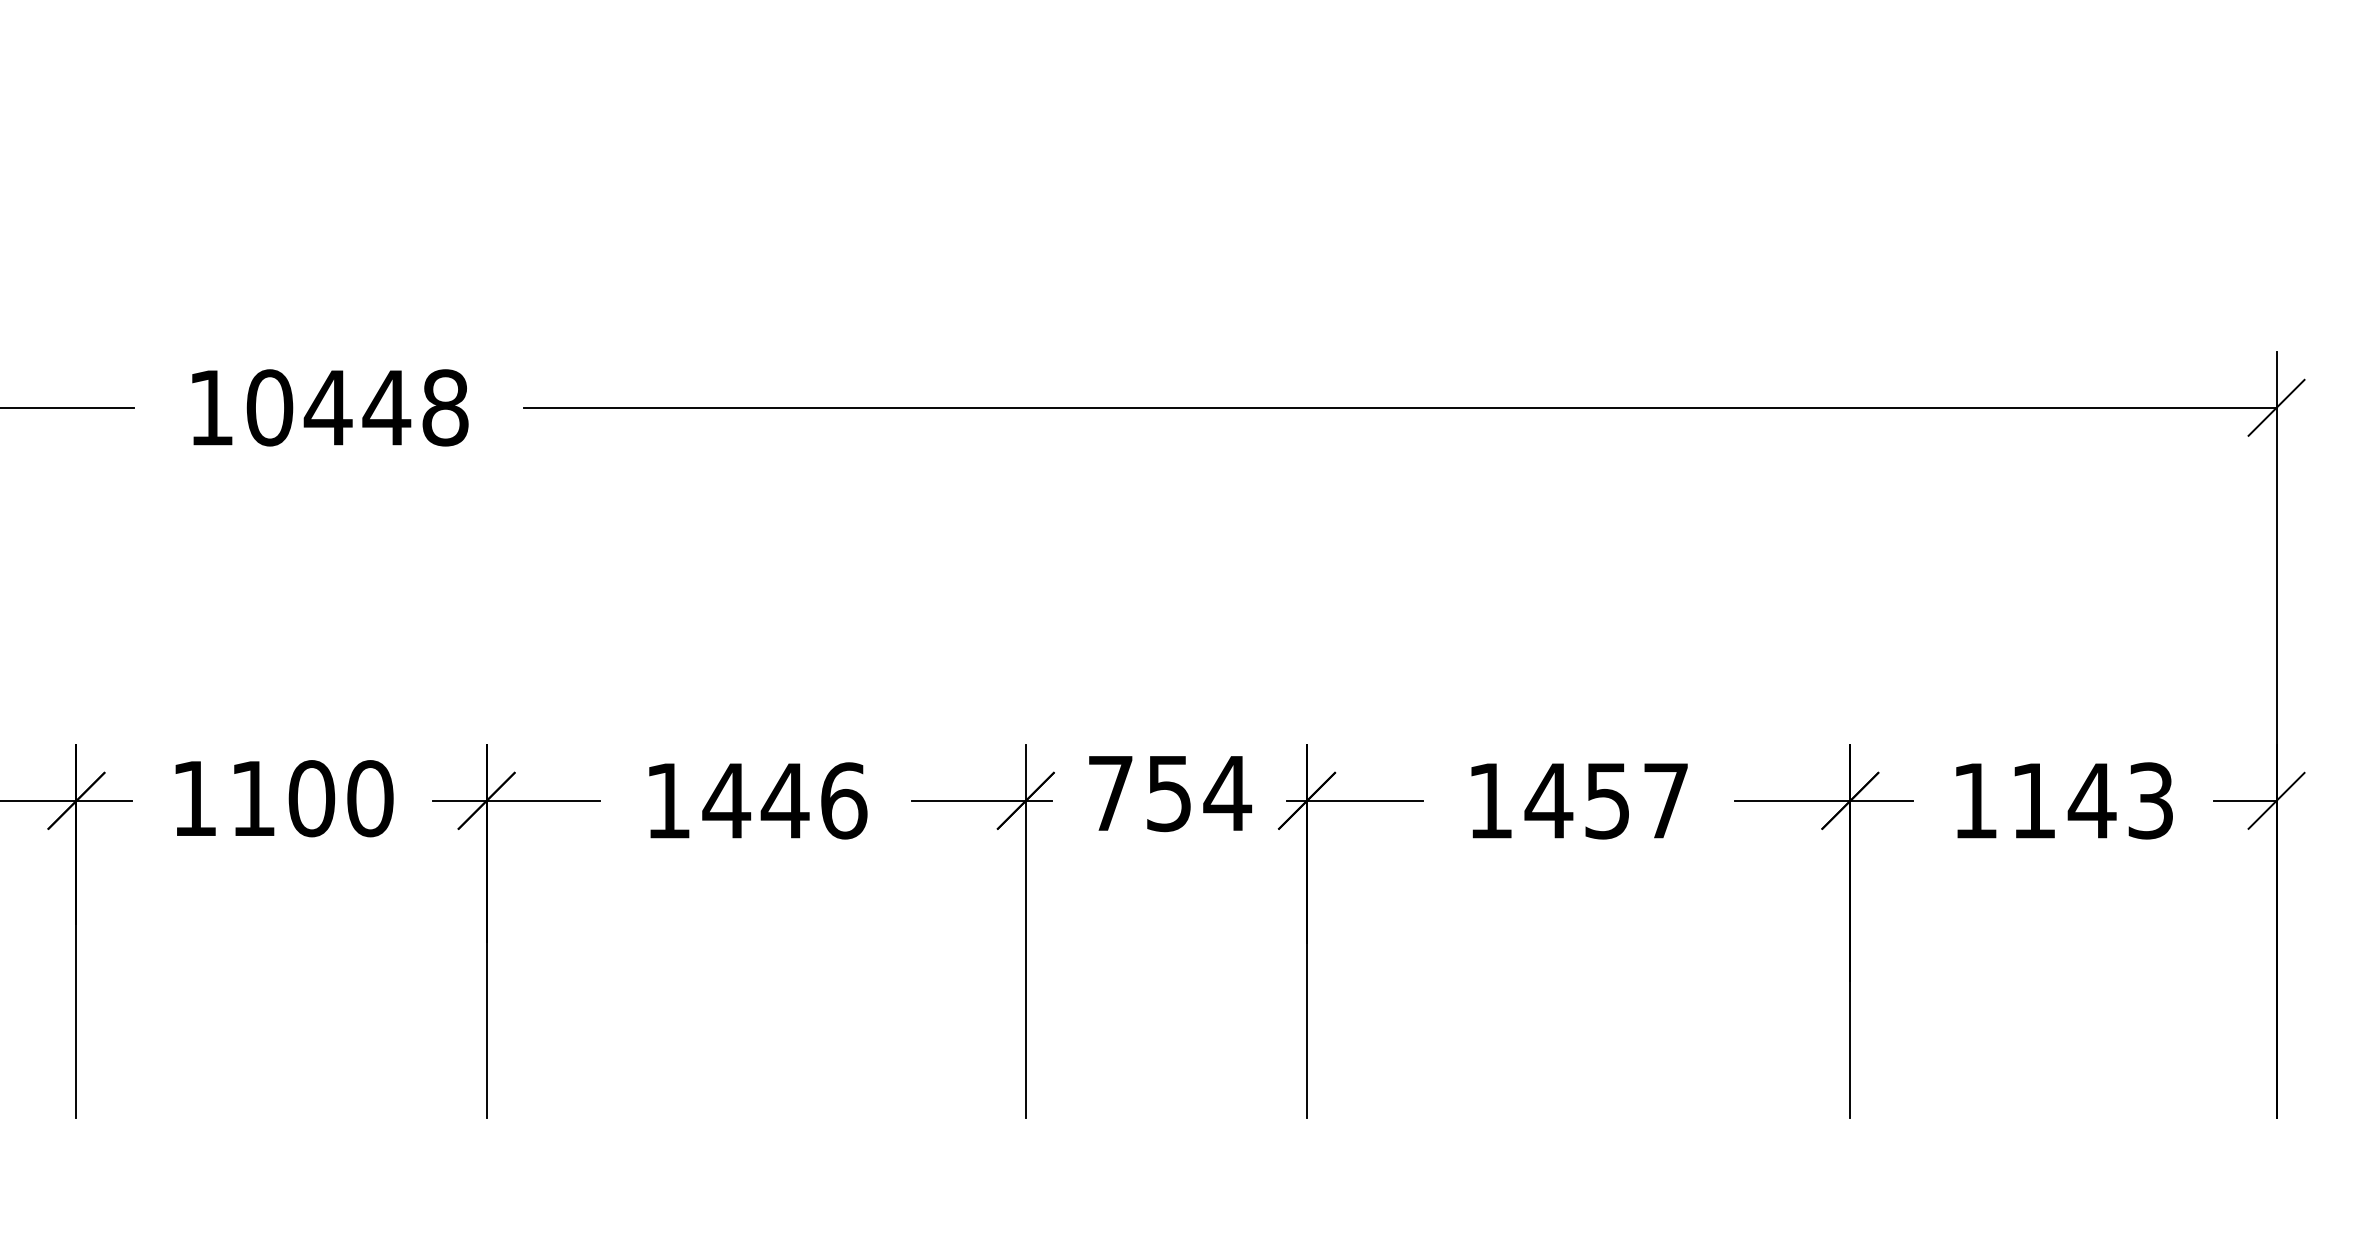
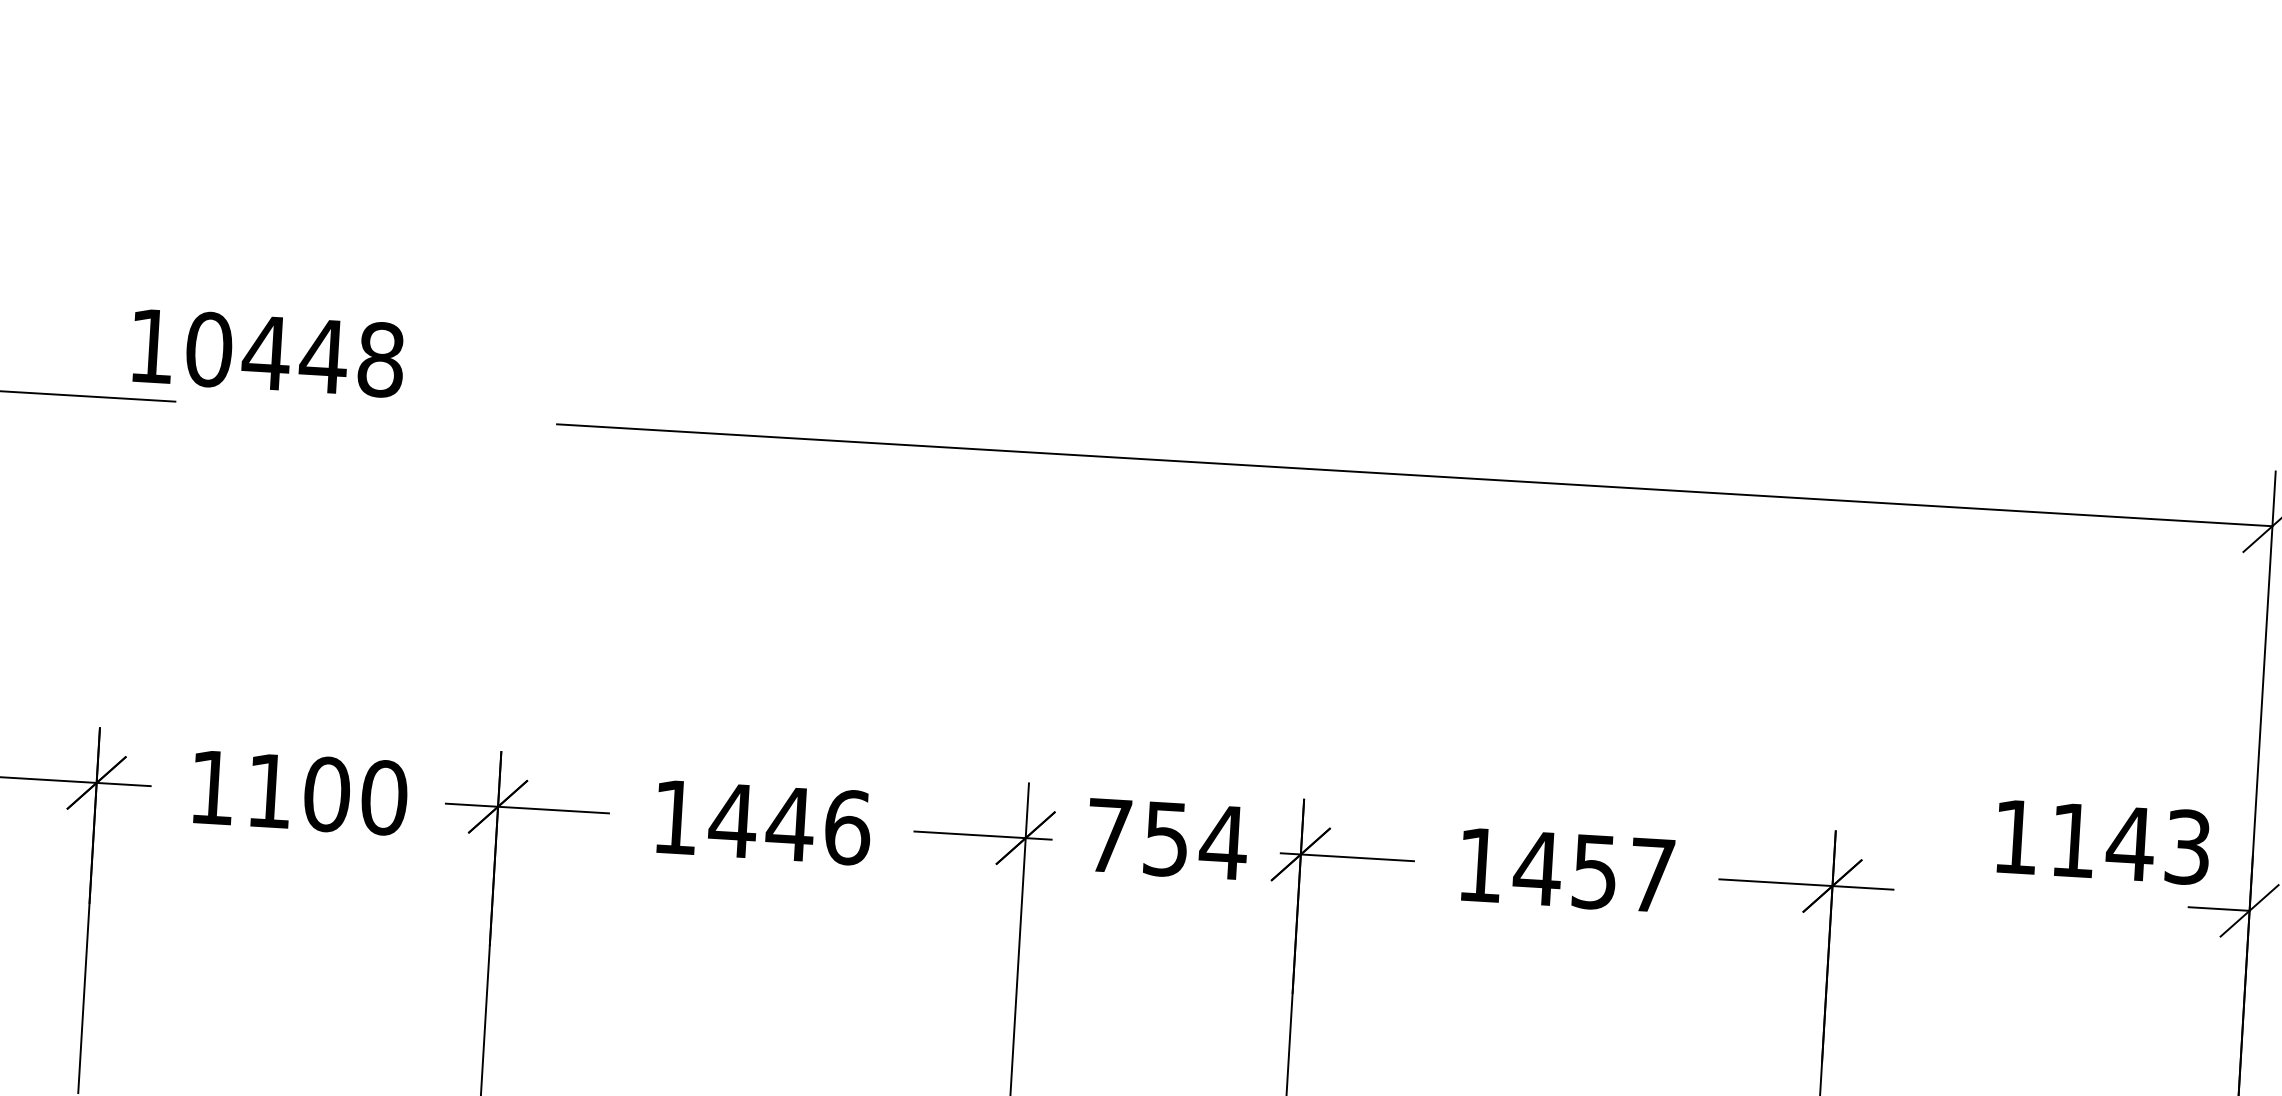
text: (330, 407) -> (268, 352), moved
text: (2064, 800) -> (2103, 841), moved

